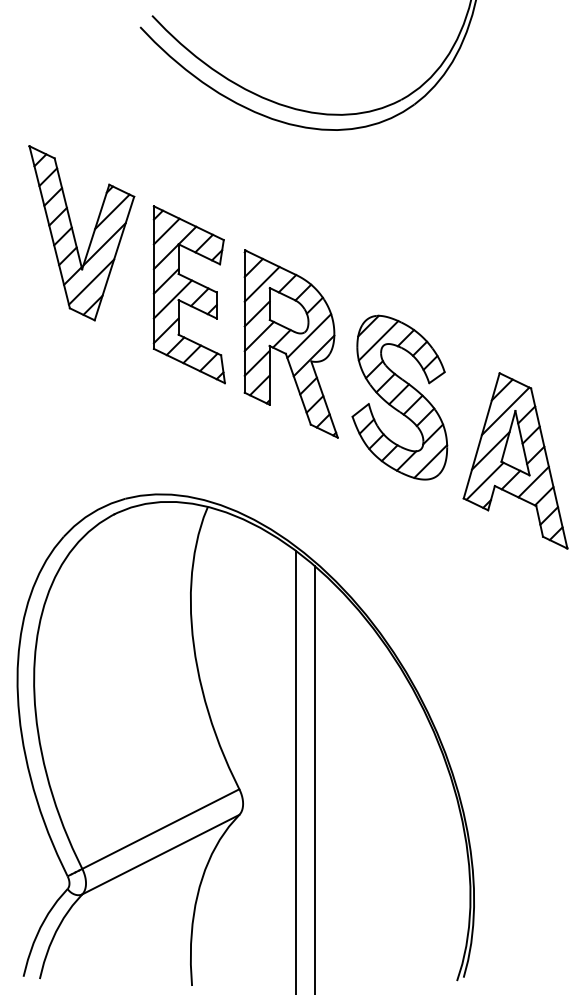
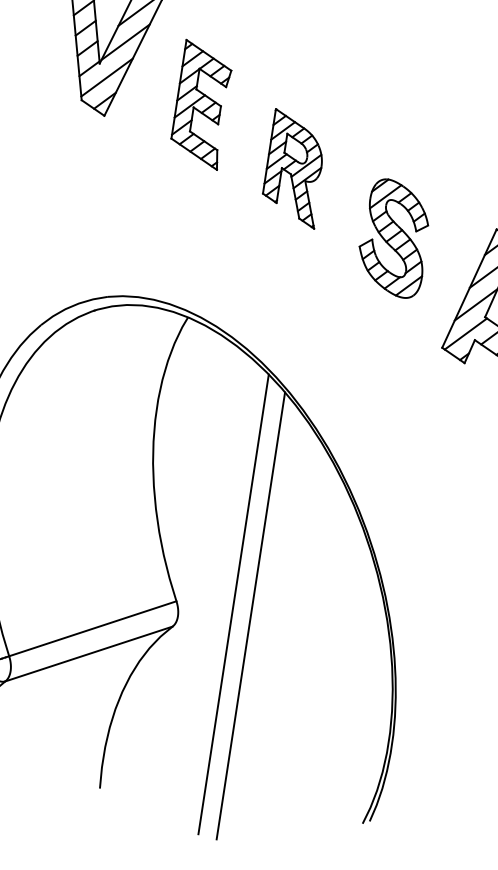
part: (188, 294) -> (201, 104), size x0.7
part: (290, 343) -> (294, 168), size x0.6
part: (399, 397) -> (394, 238), size x0.7

